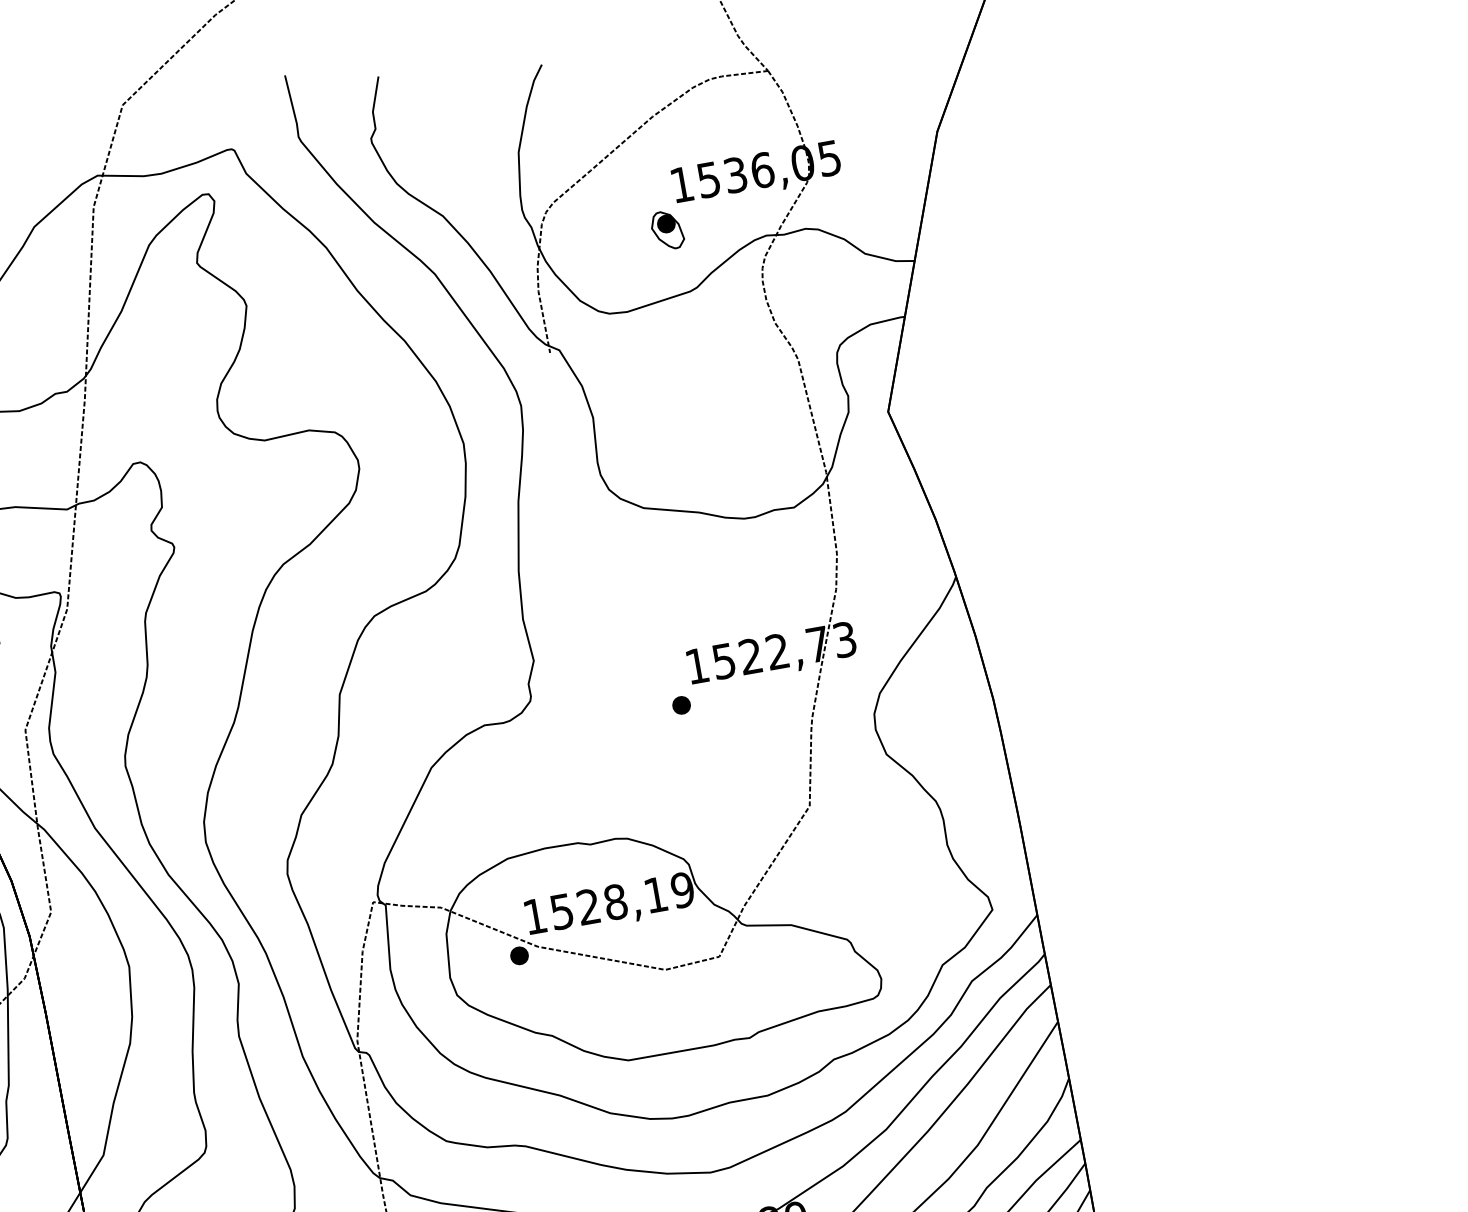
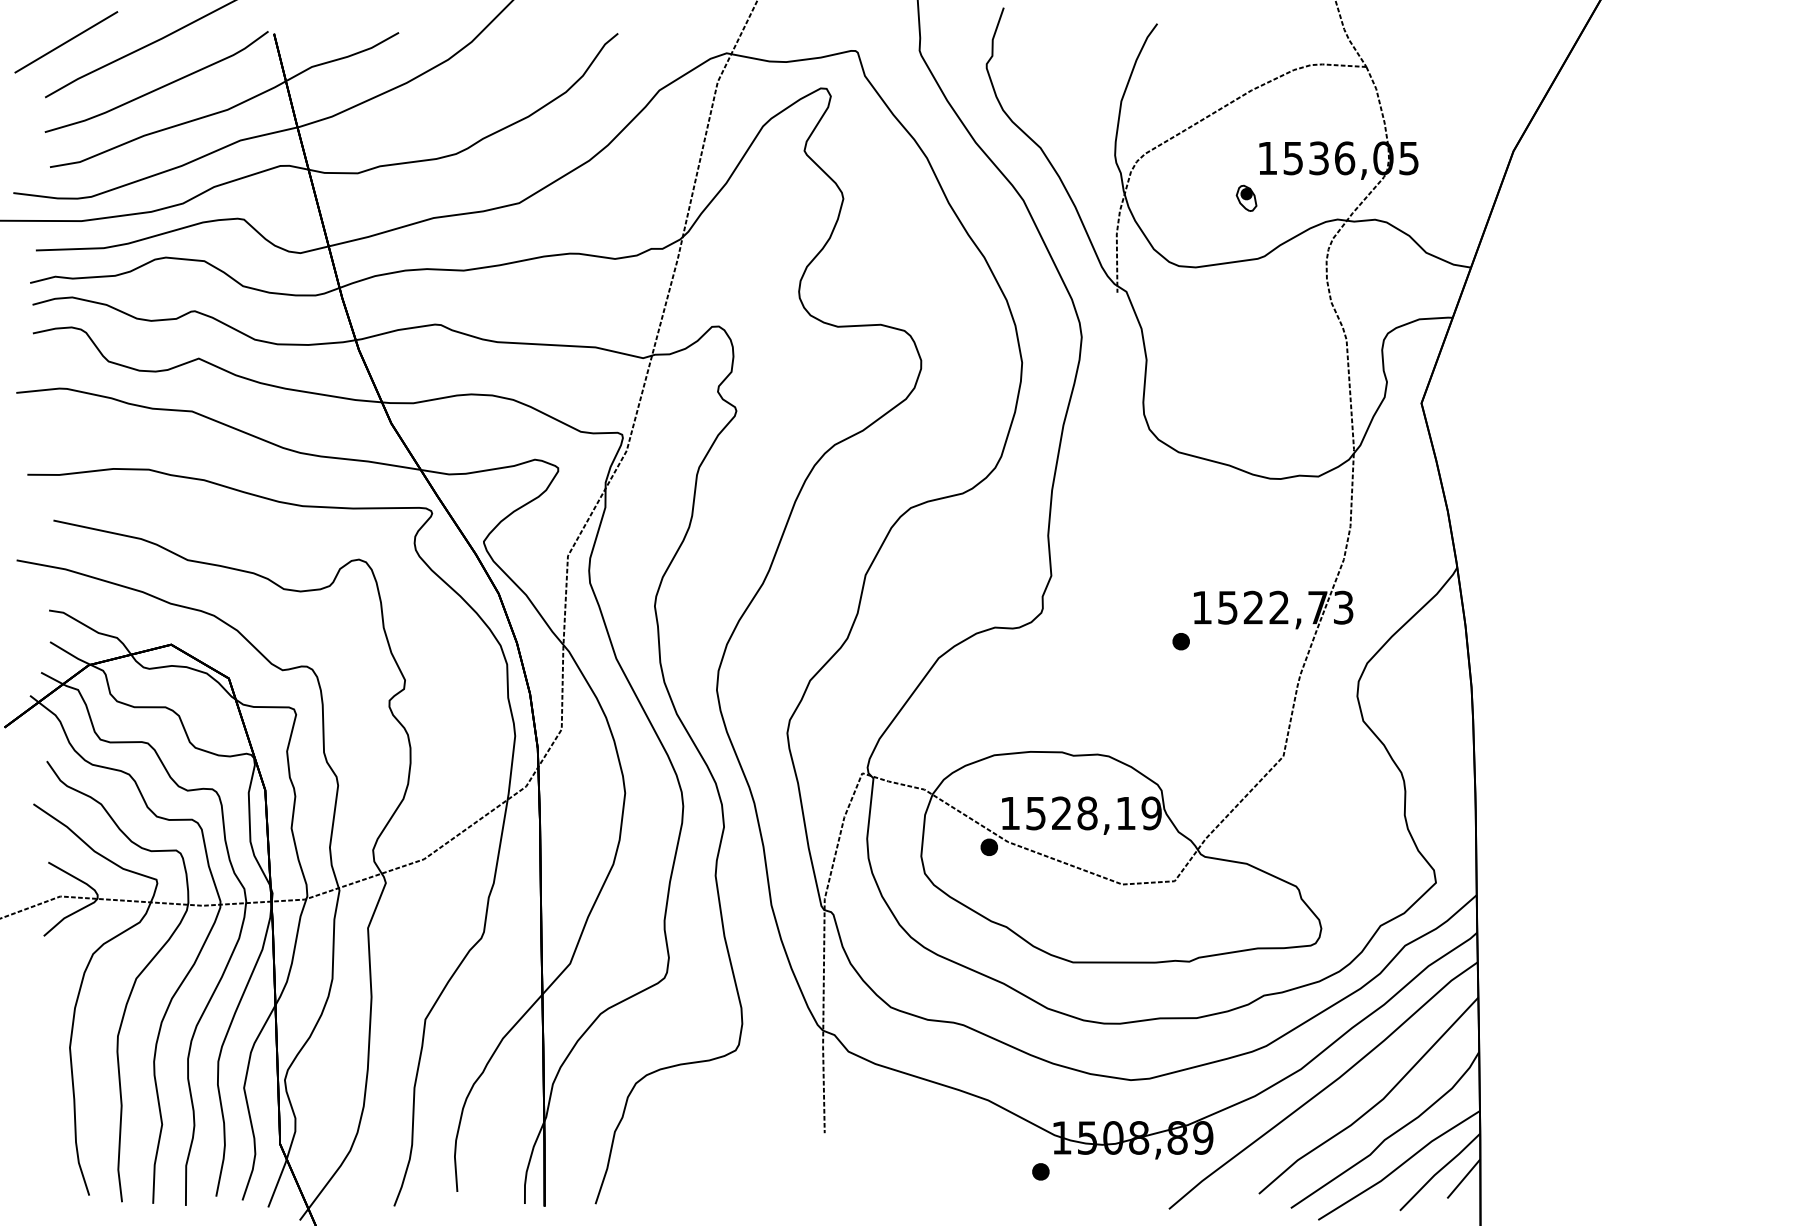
part: (667, 230) -> (1246, 198), size x0.7

